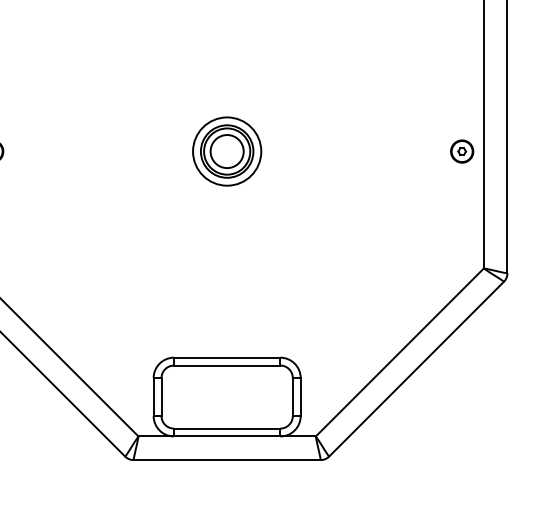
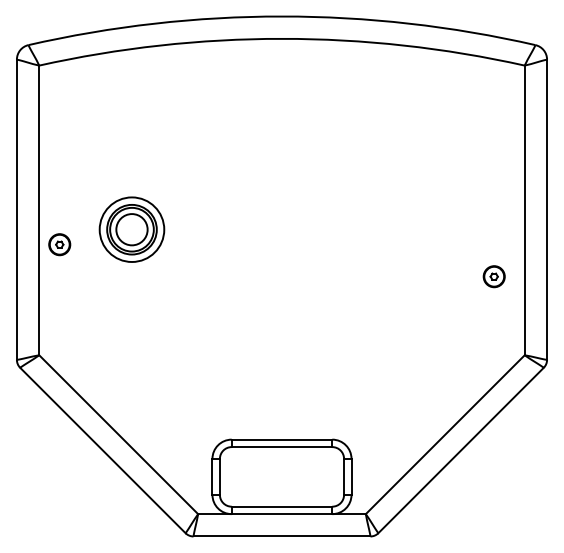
part: (226, 151) -> (131, 229), moved
part: (461, 151) -> (493, 276), moved

